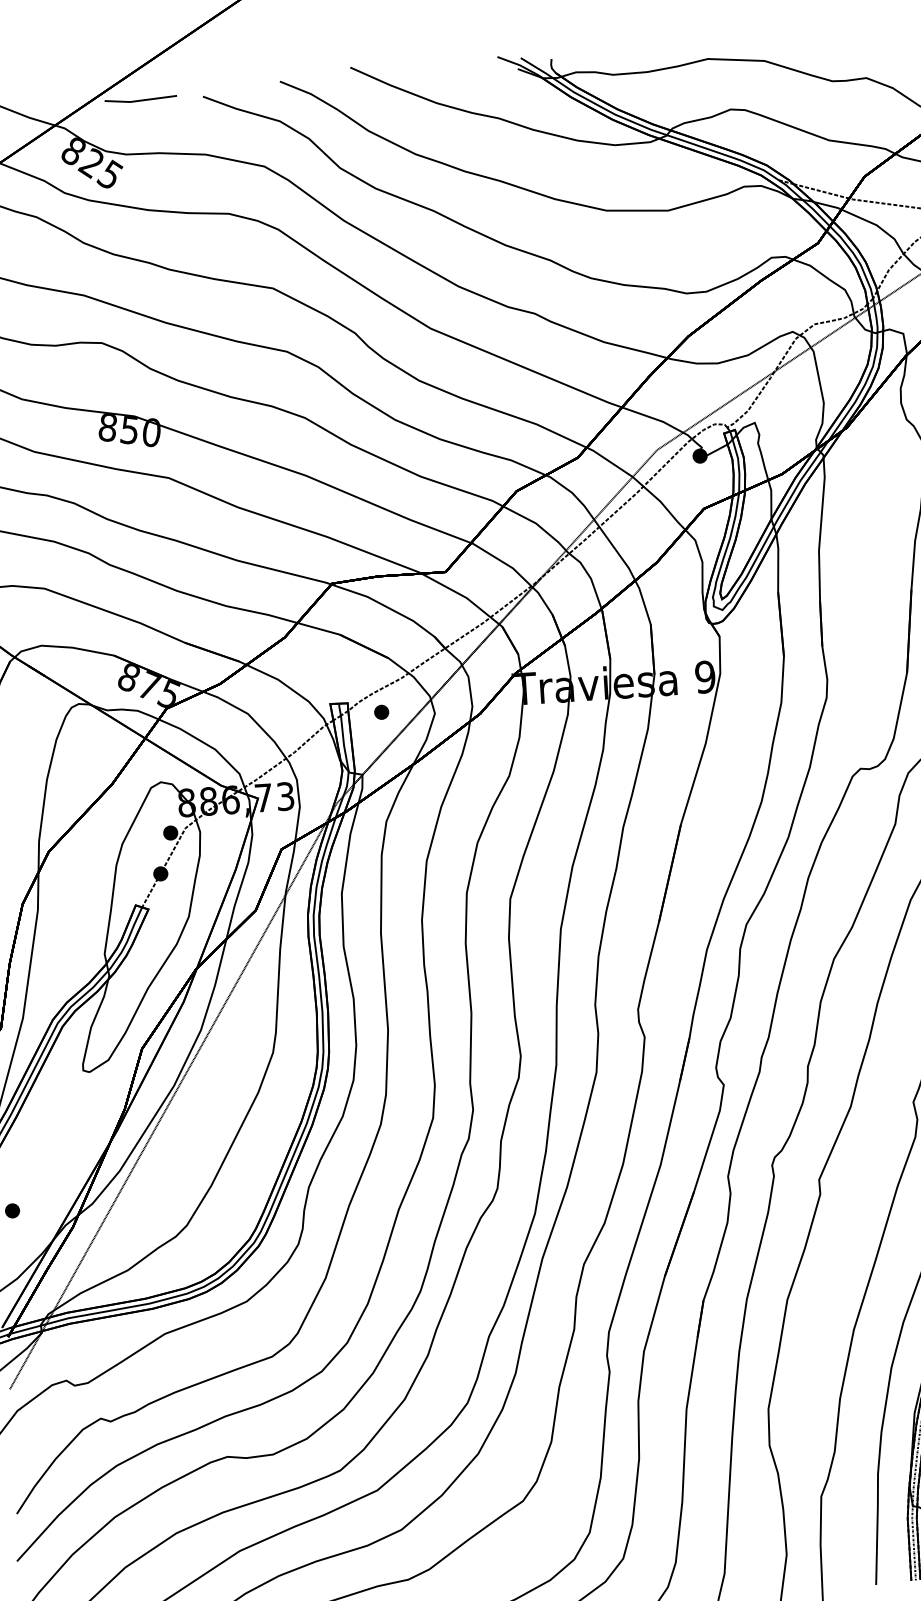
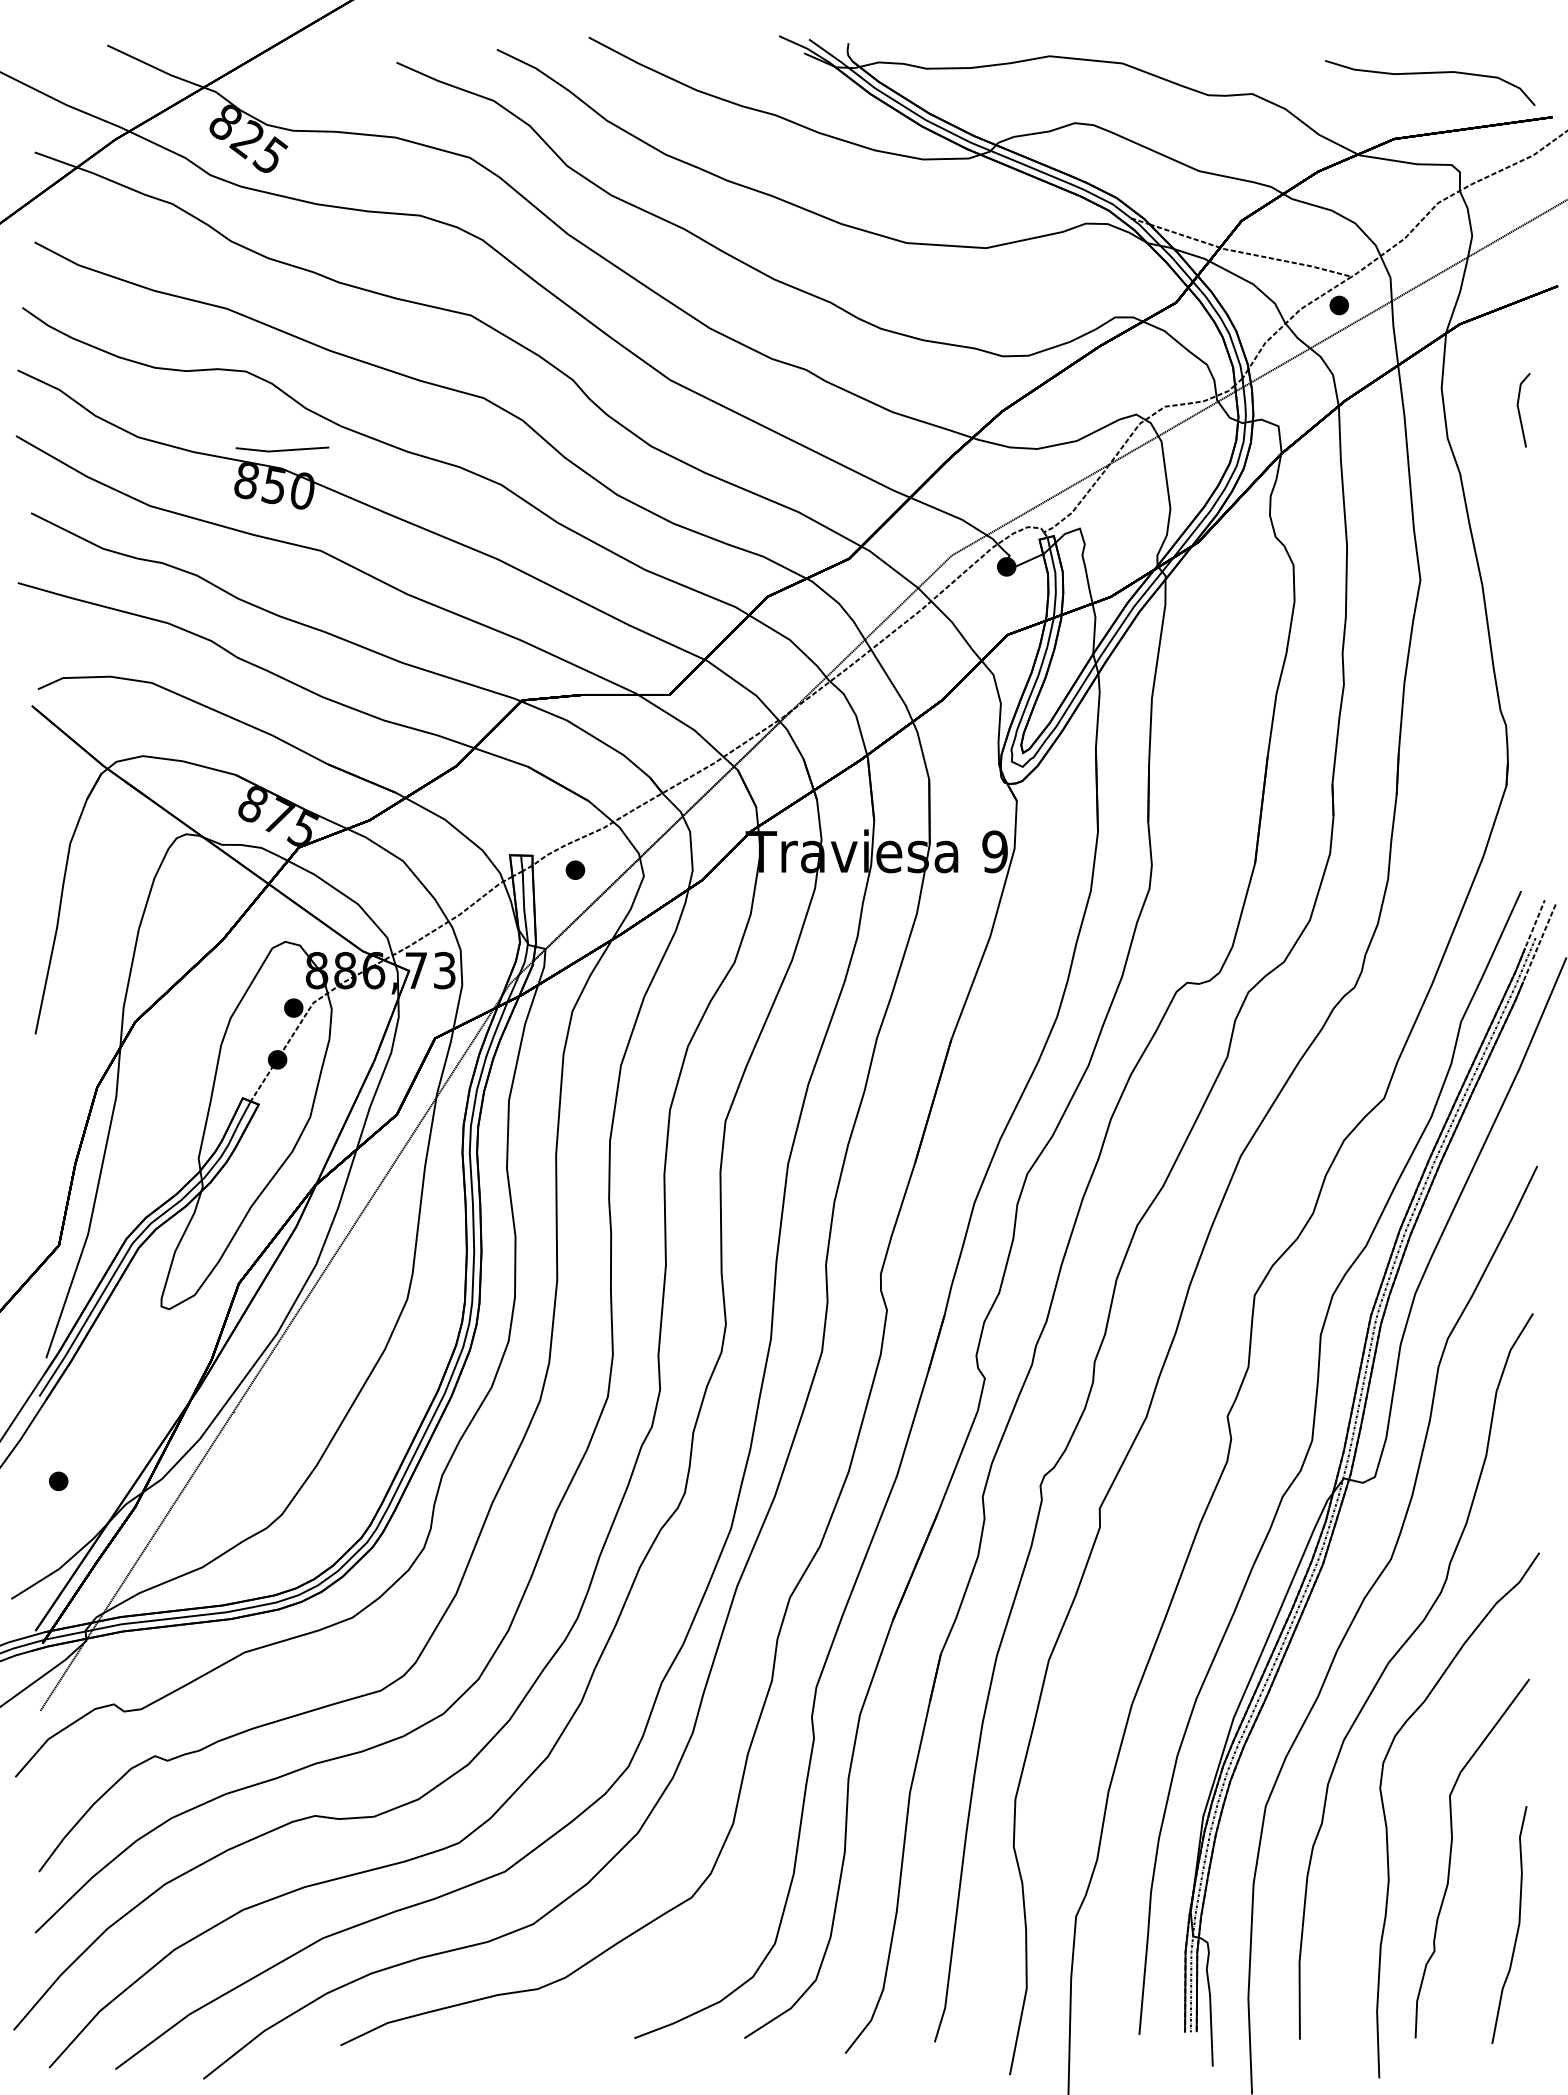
line: (140, 99) -> (282, 449), moved

